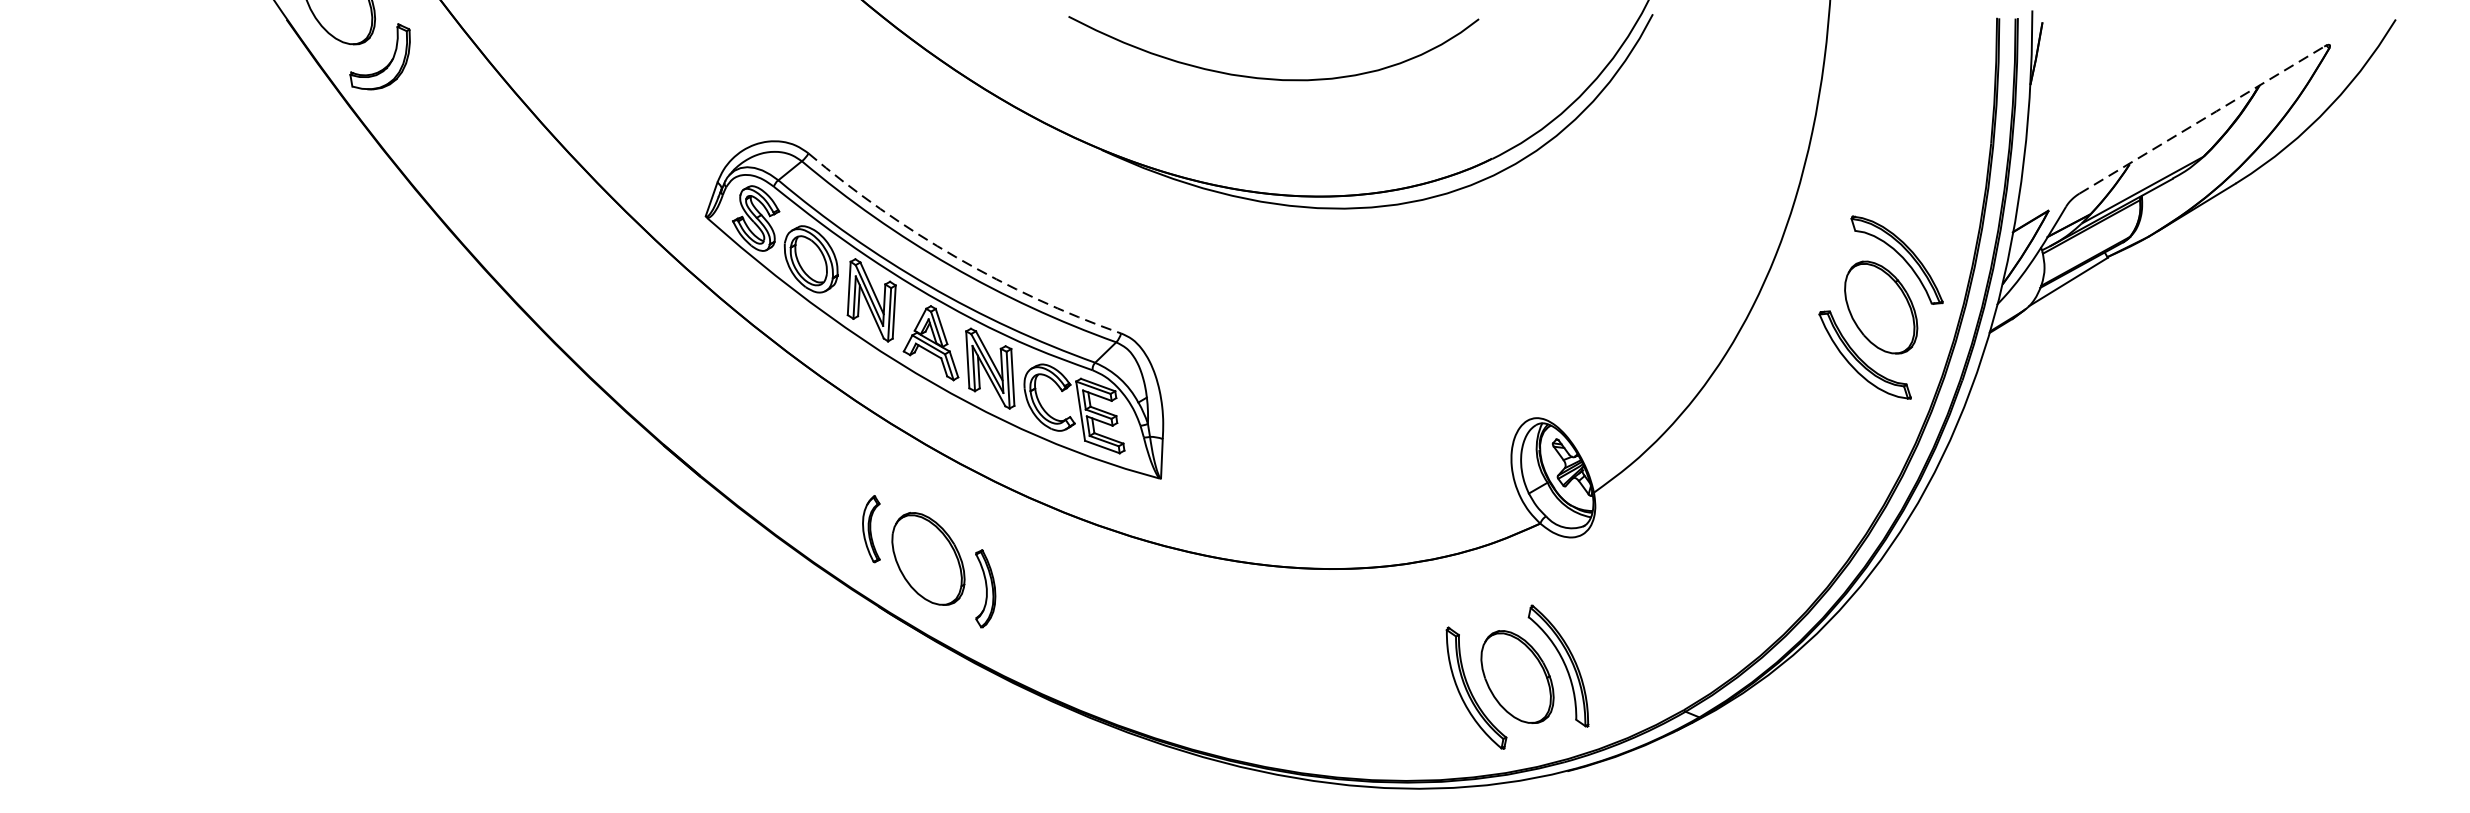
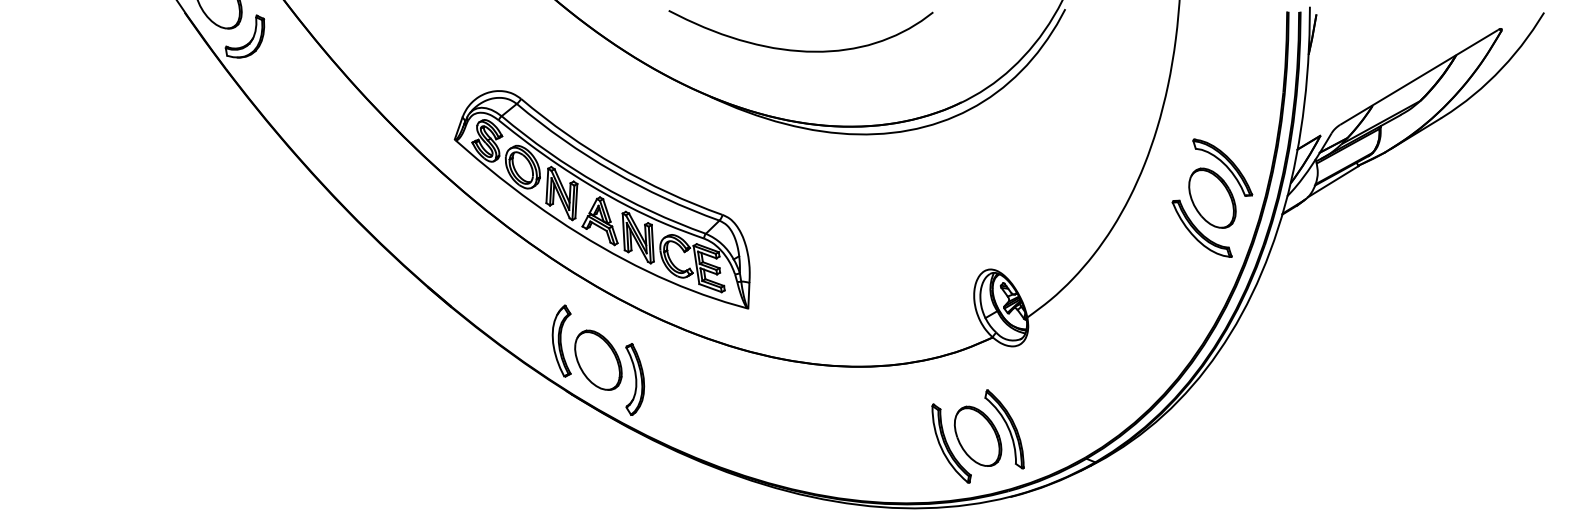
curve: (1265, 76) -> (795, 49), moved
line: (2203, 118) -> (1420, 76), dashed -> solid
arc: (956, 258) -> (616, 166), dashed -> solid
part: (871, 528) -> (561, 340), size x1.67
part: (985, 588) -> (635, 379), size x1.43

